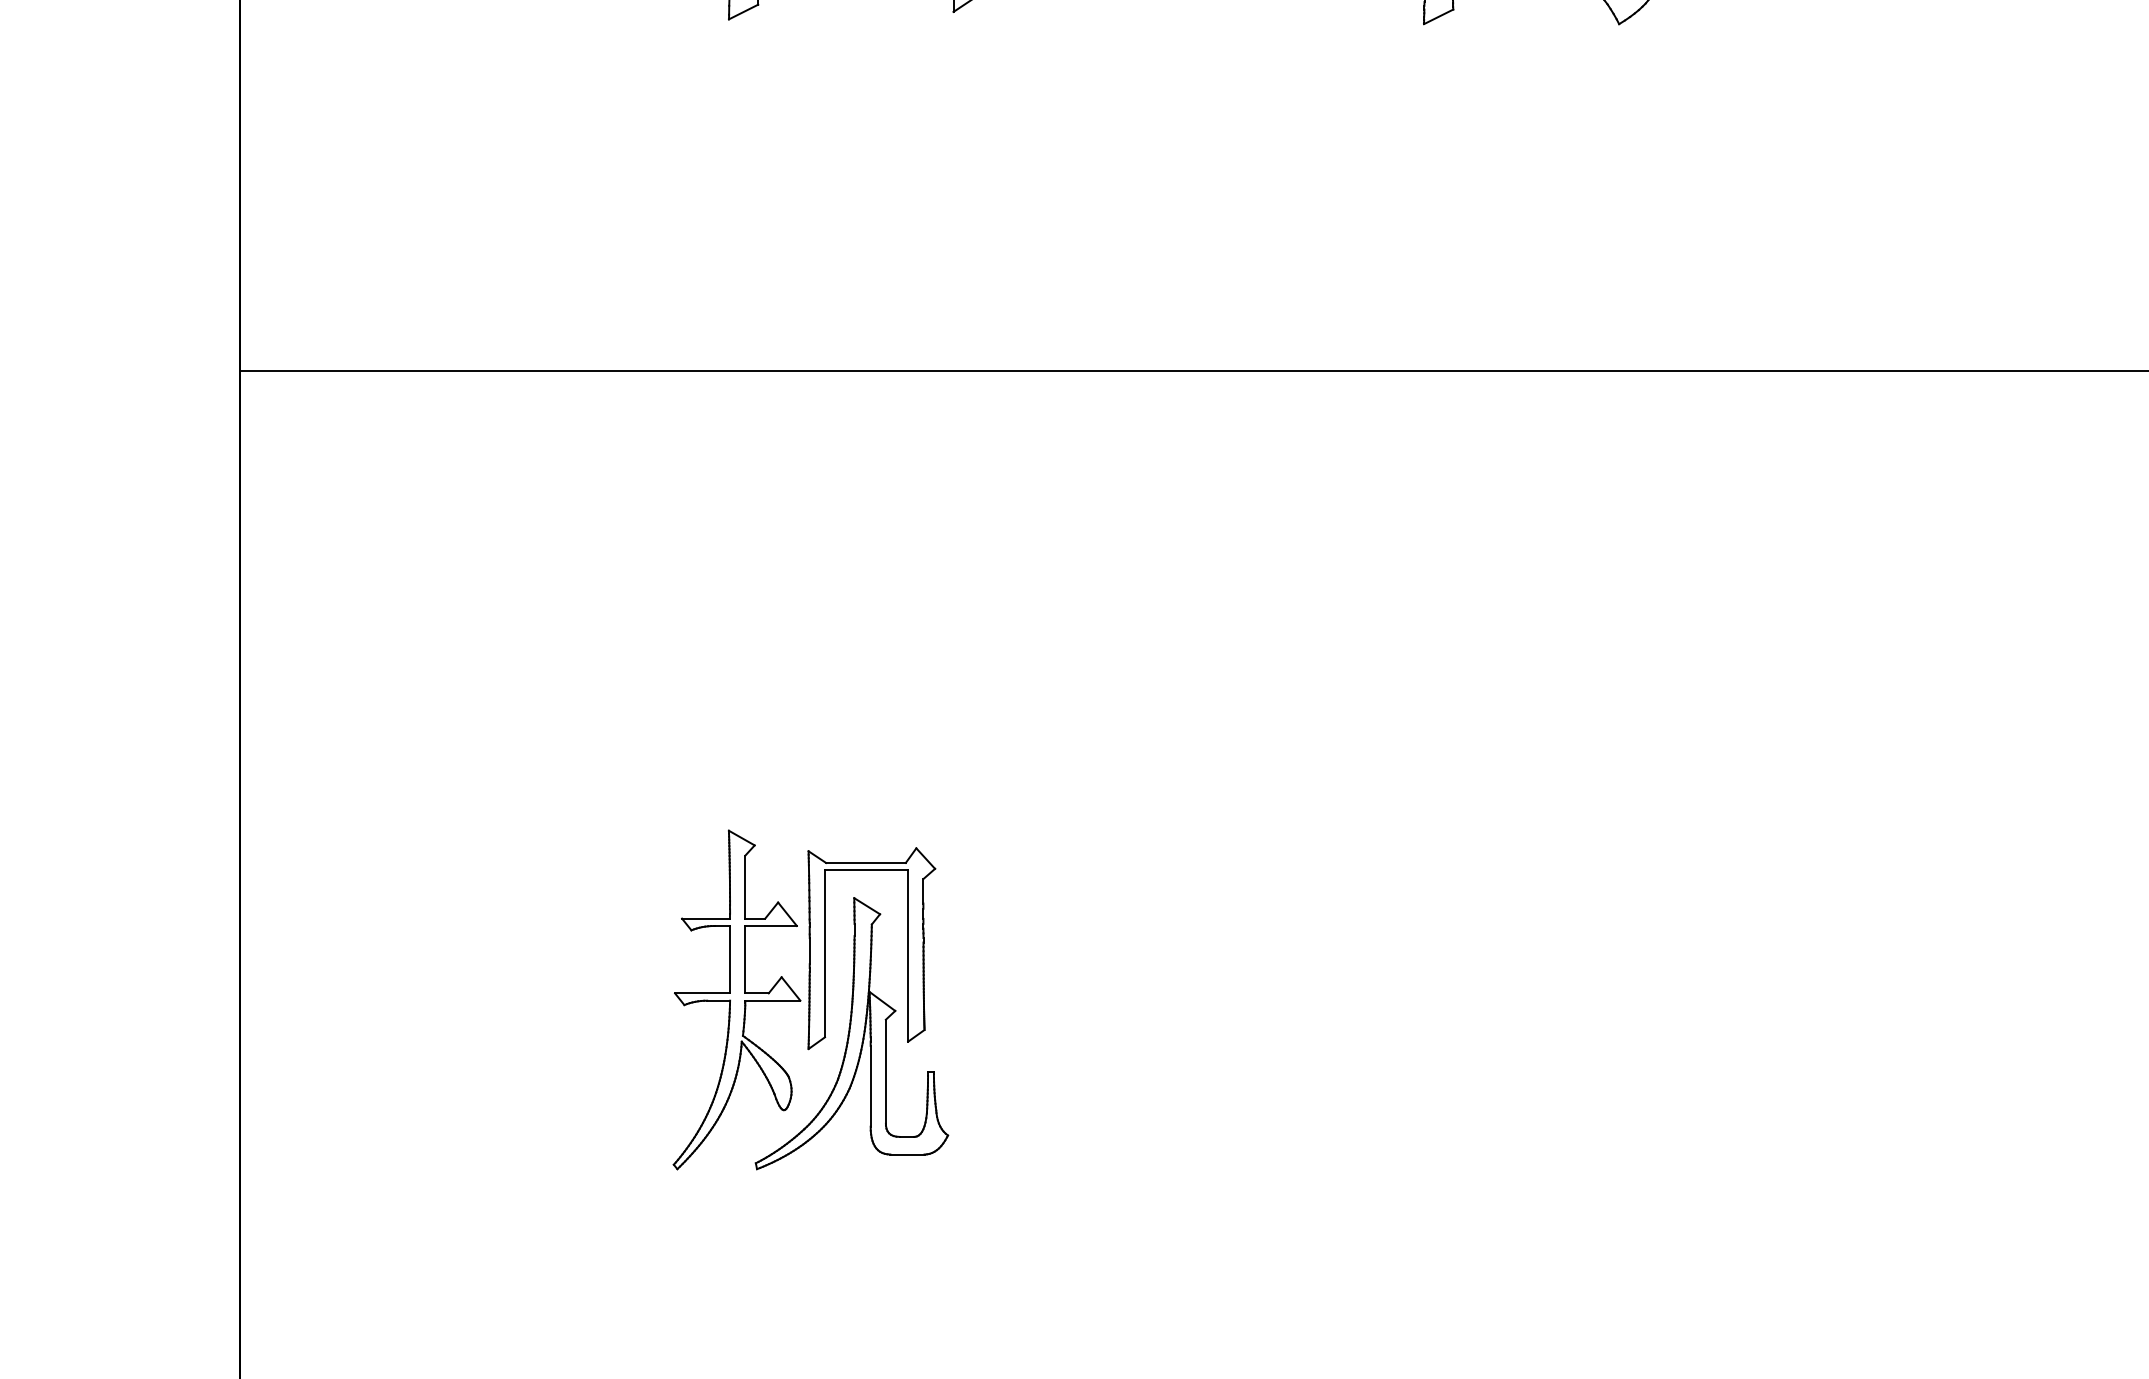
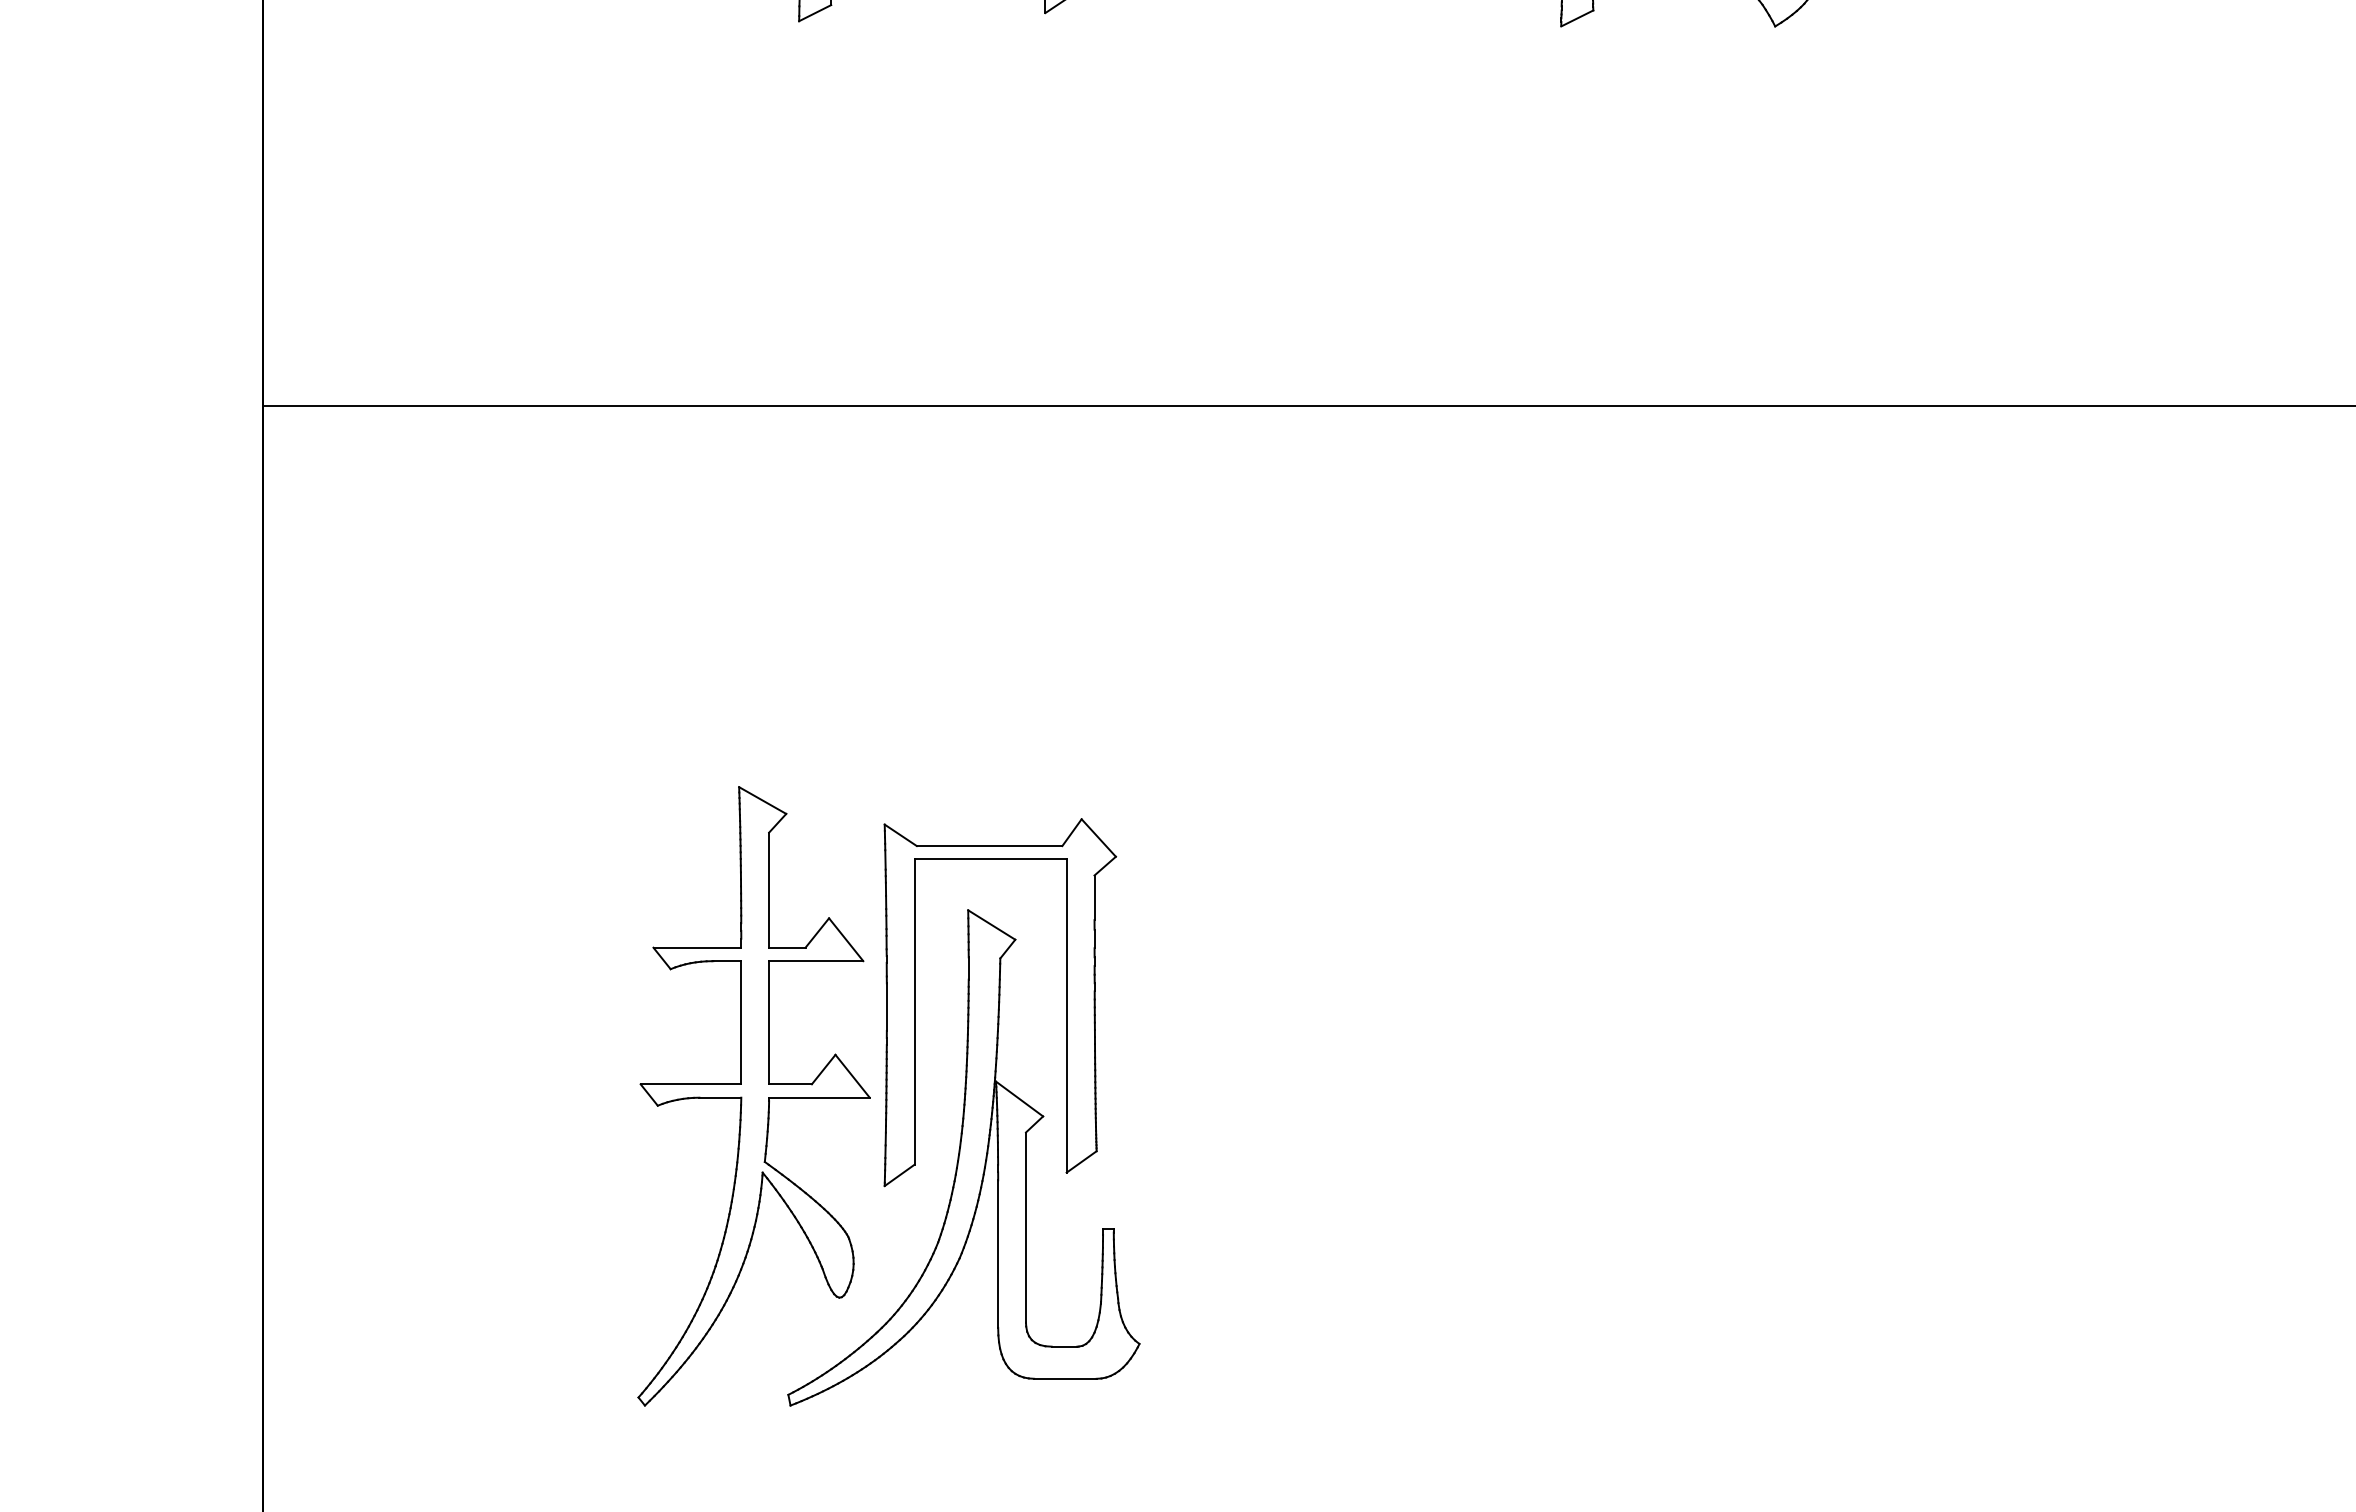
part: (810, 1000) -> (888, 1096), size x1.67

